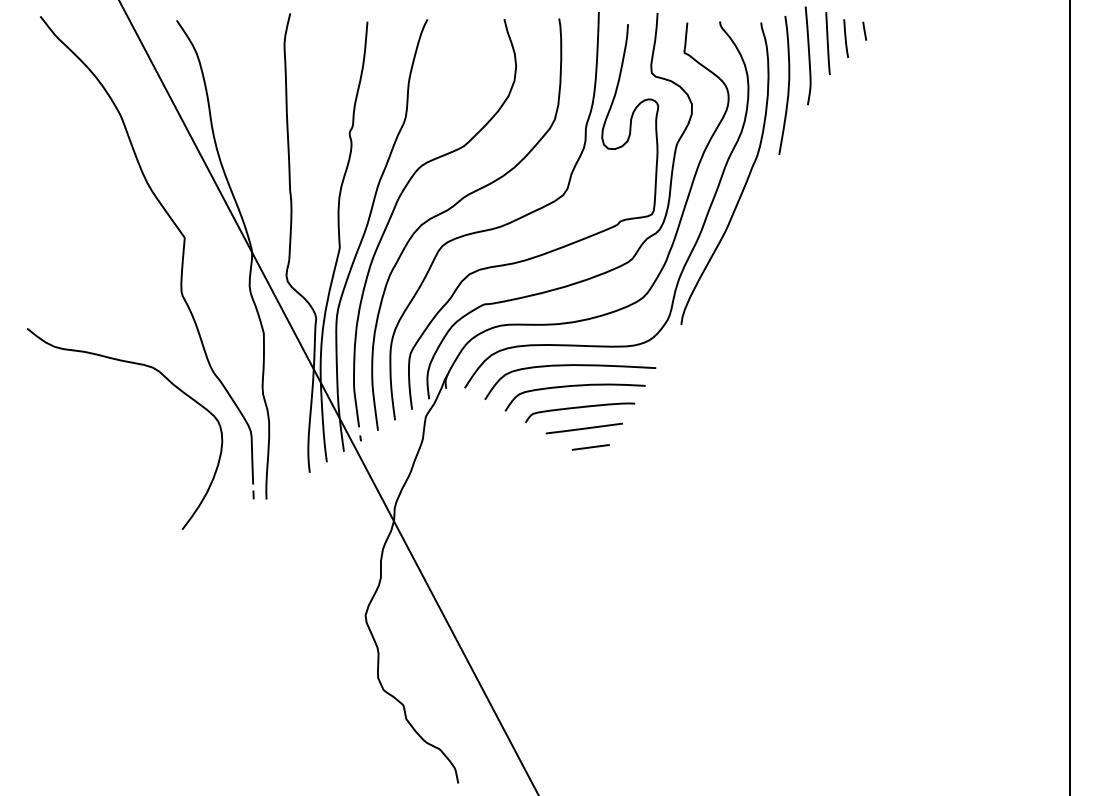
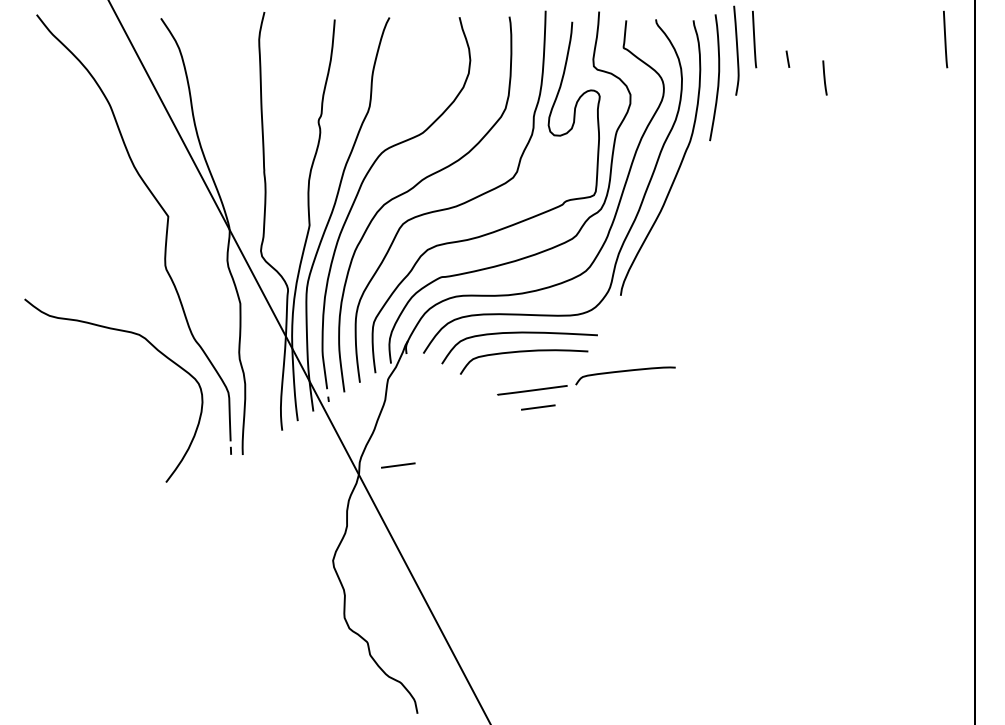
line: (864, 30) -> (787, 58), moved
line: (845, 38) -> (824, 77), moved
line: (1037, 43) -> (945, 39), added
curve: (577, 408) -> (623, 372), moved
line: (437, 511) -> (398, 465), added

